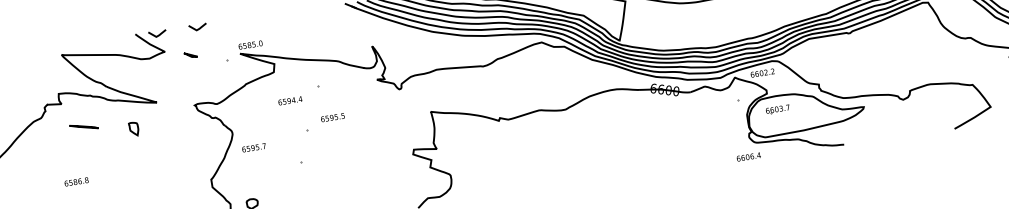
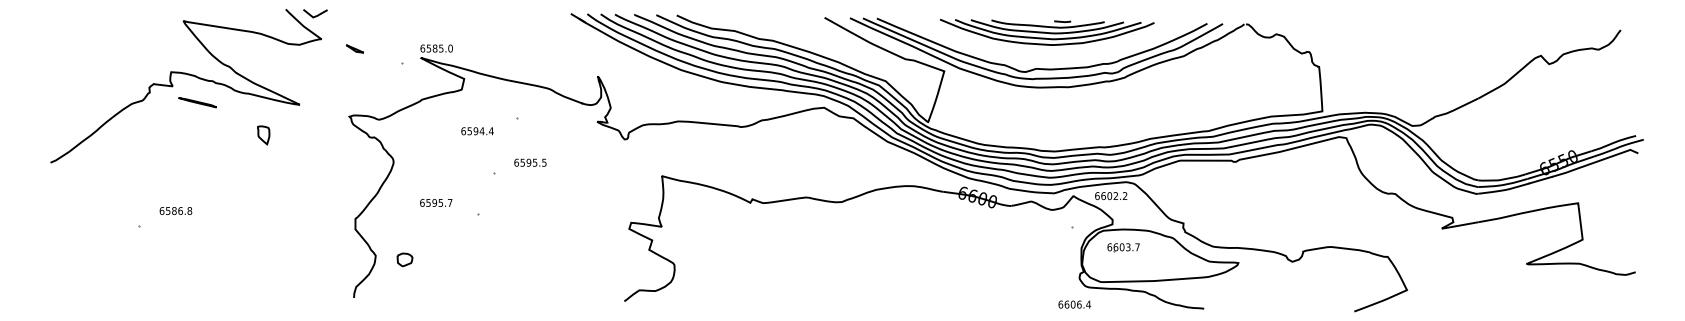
curve: (198, 28) -> (370, 15), removed
line: (83, 126) -> (197, 102), moved
text: (254, 147) -> (436, 202), moved
text: (76, 181) -> (175, 210), moved

